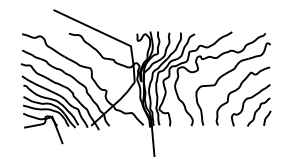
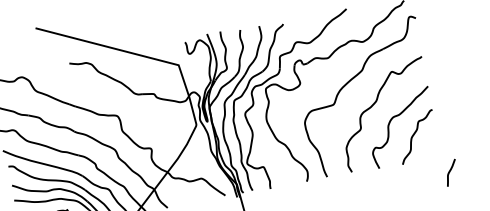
curve: (267, 117) -> (451, 171), moved

